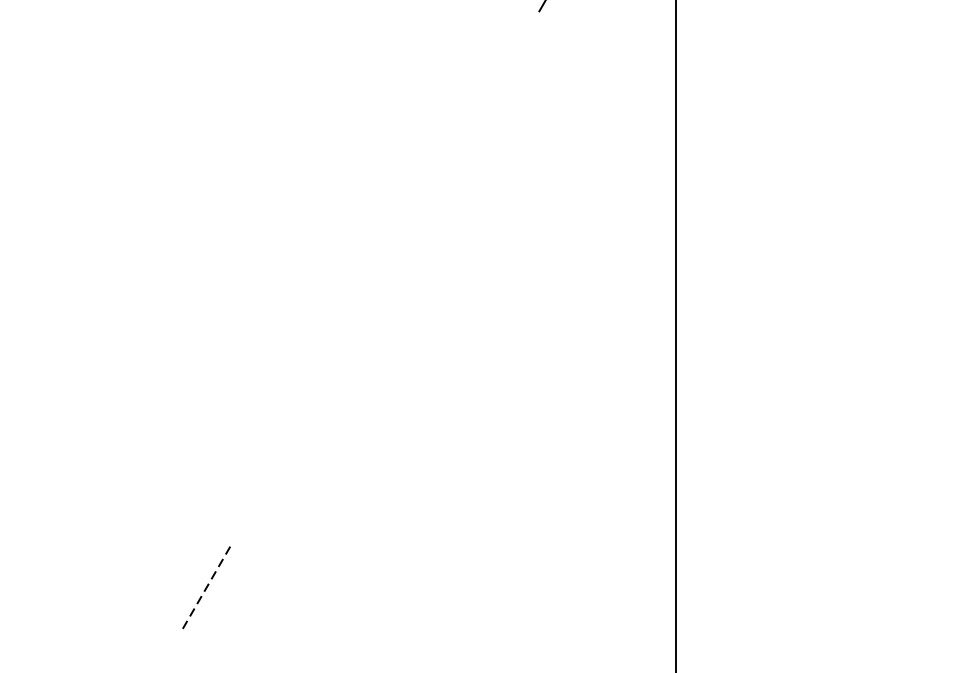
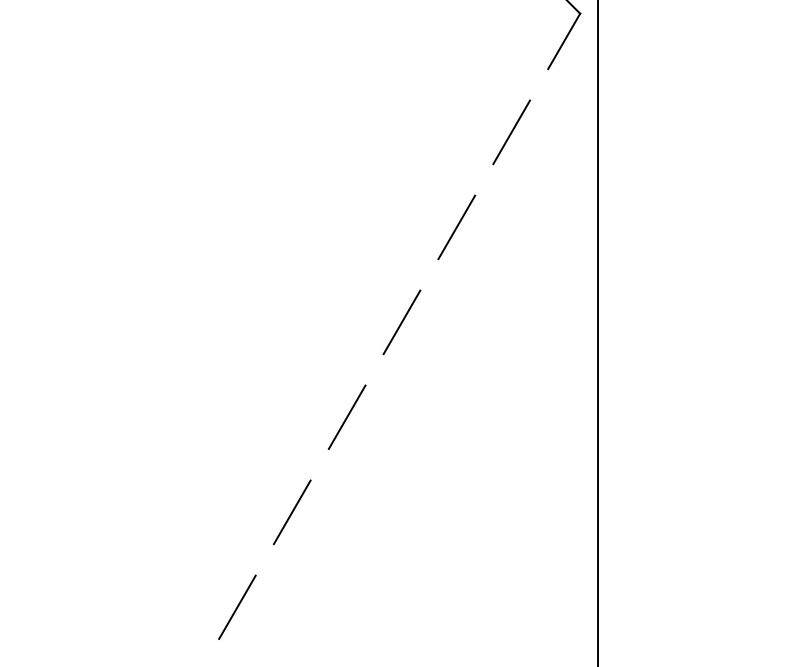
line: (491, 93) -> (456, 227), added
line: (419, 217) -> (401, 322), added
line: (348, 339) -> (346, 416), added
line: (276, 464) -> (291, 512), added
line: (206, 587) -> (237, 607), dashed -> solid

